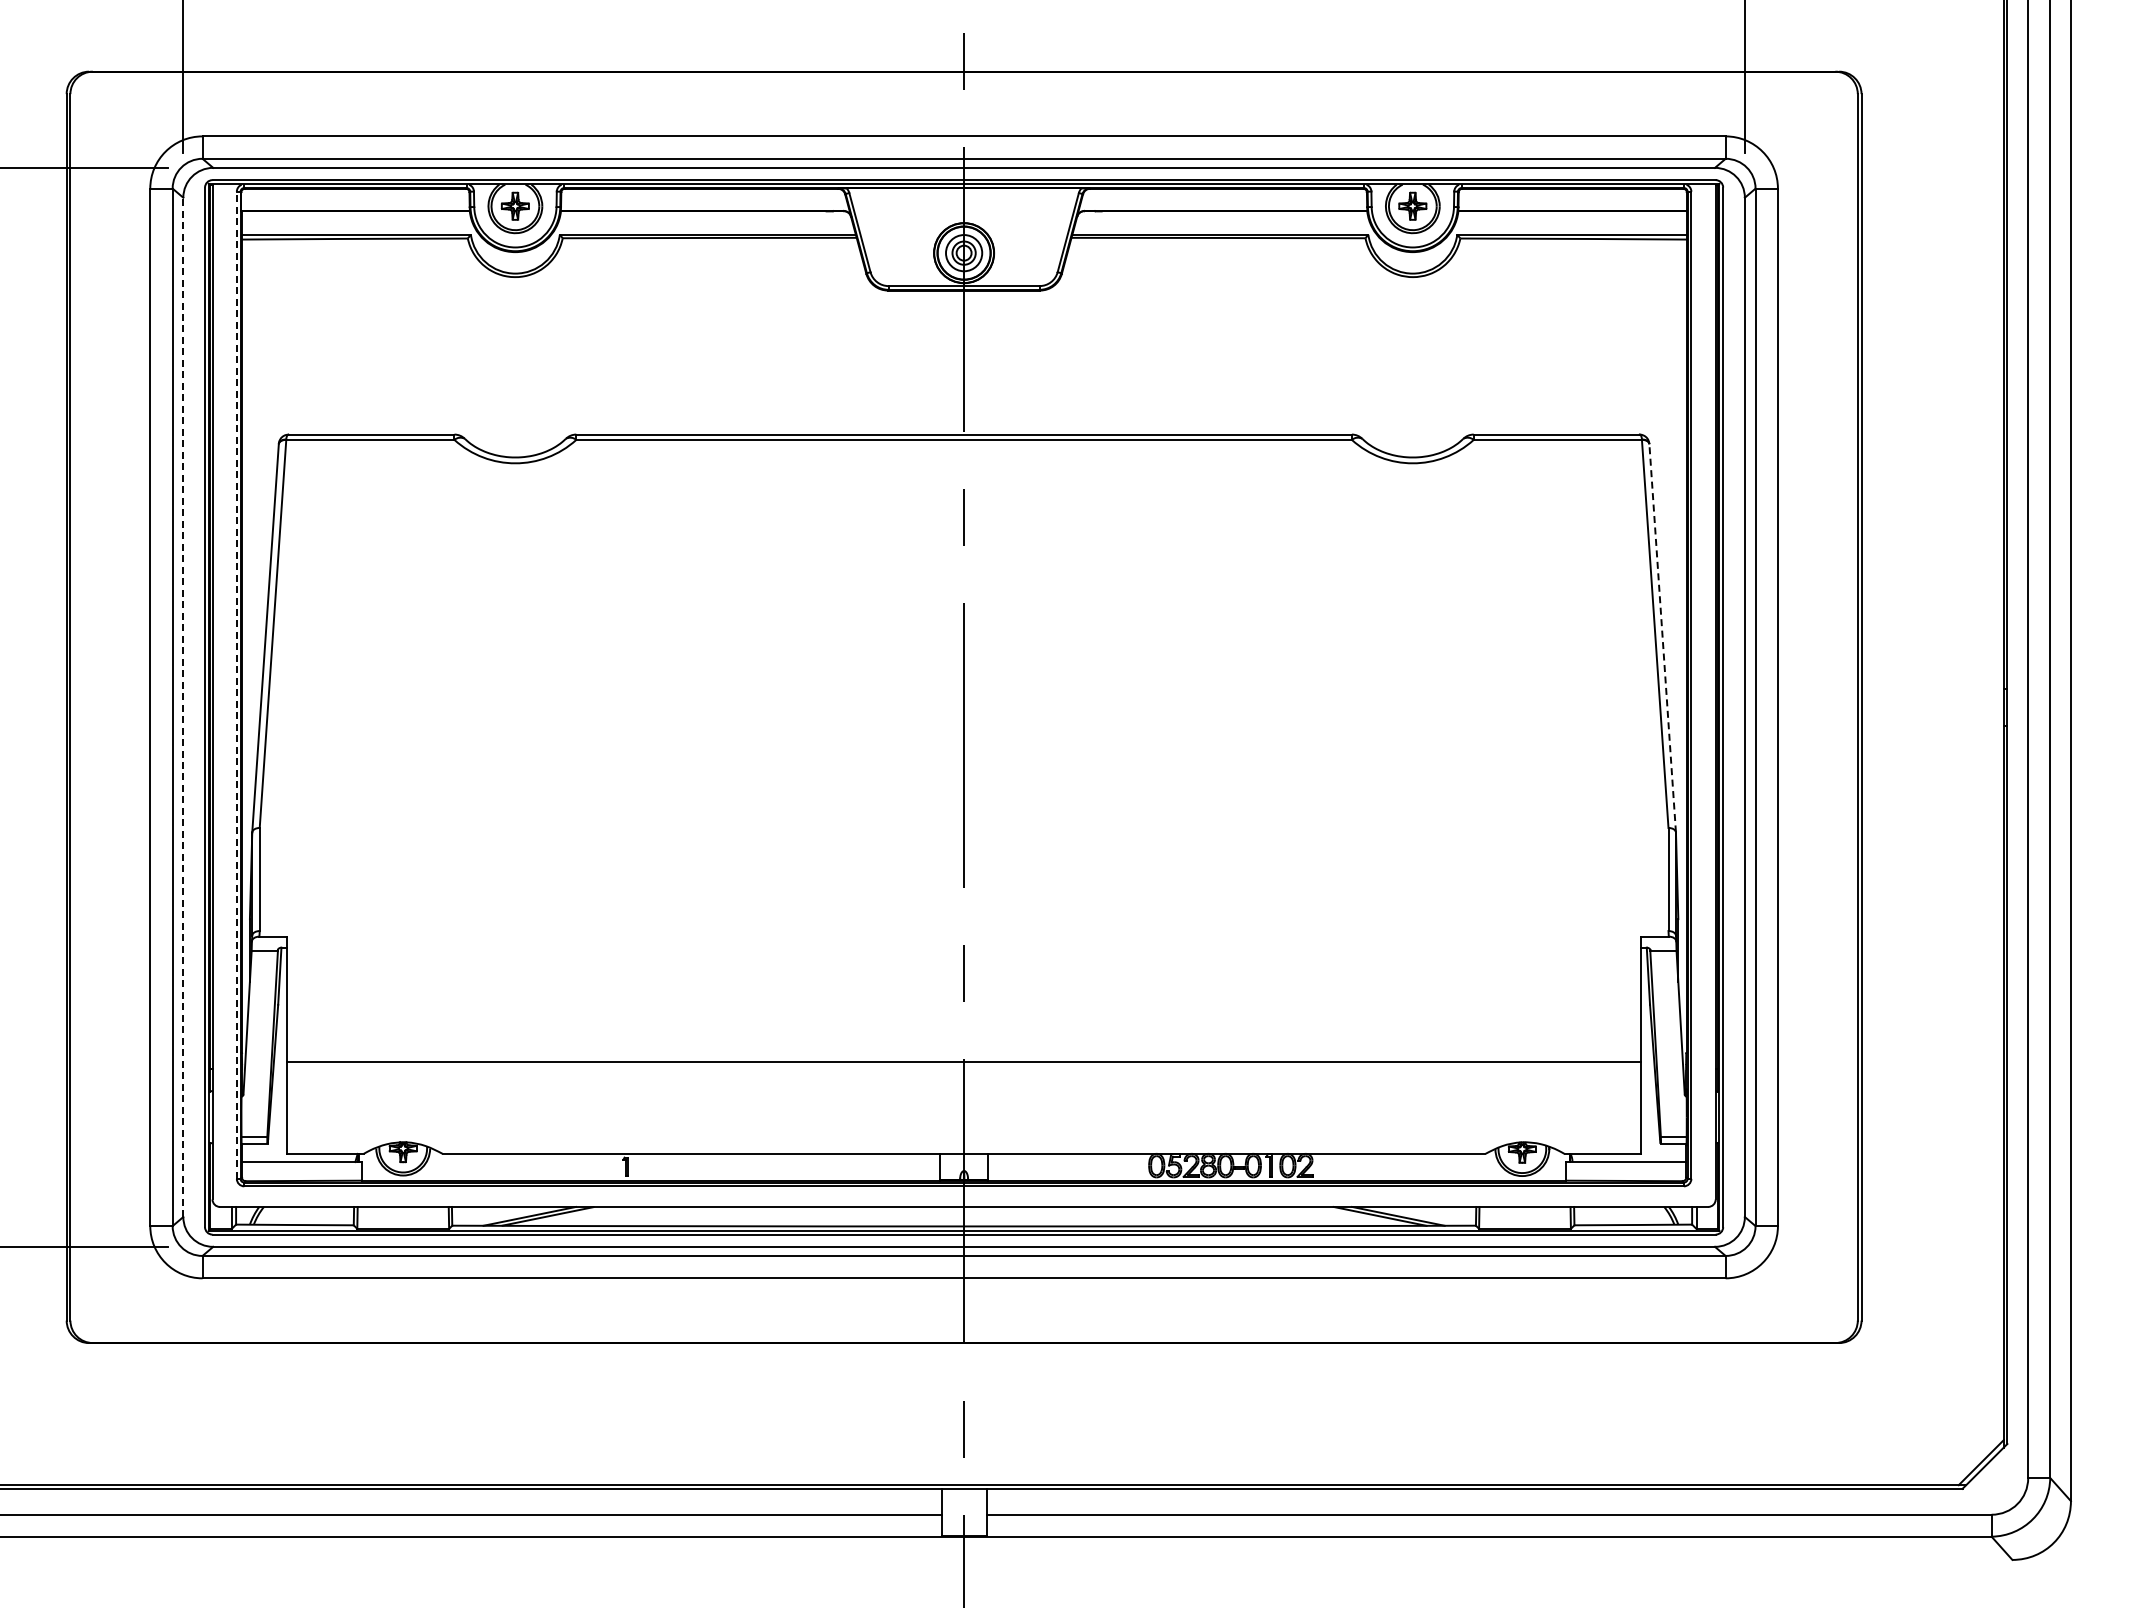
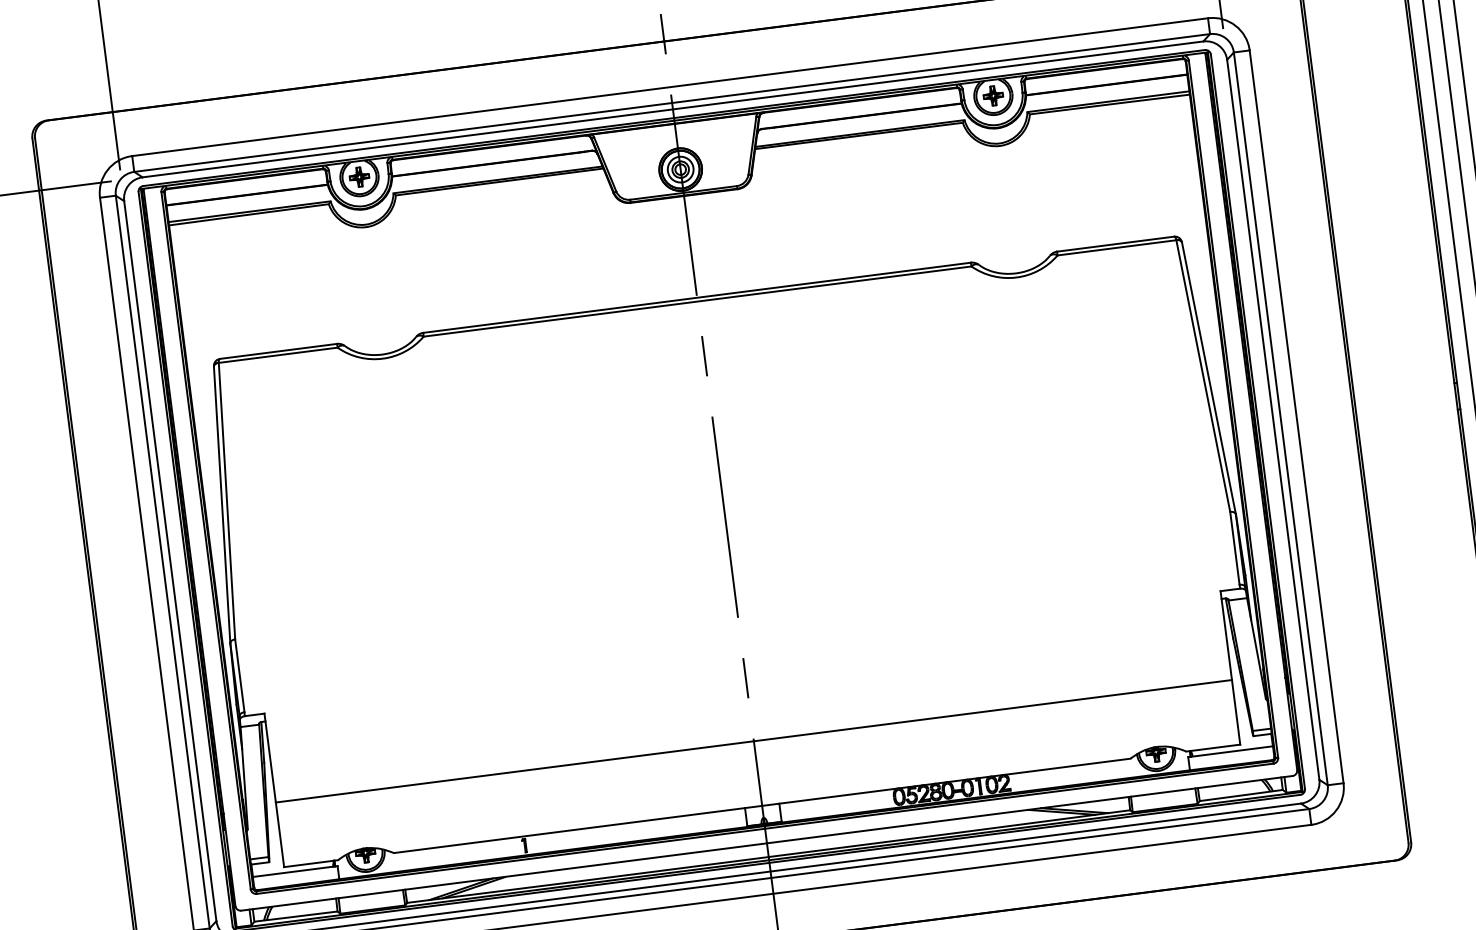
line: (1662, 638) -> (1208, 378), dashed -> solid
line: (236, 685) -> (205, 540), dashed -> solid
line: (183, 707) -> (170, 561), dashed -> solid

